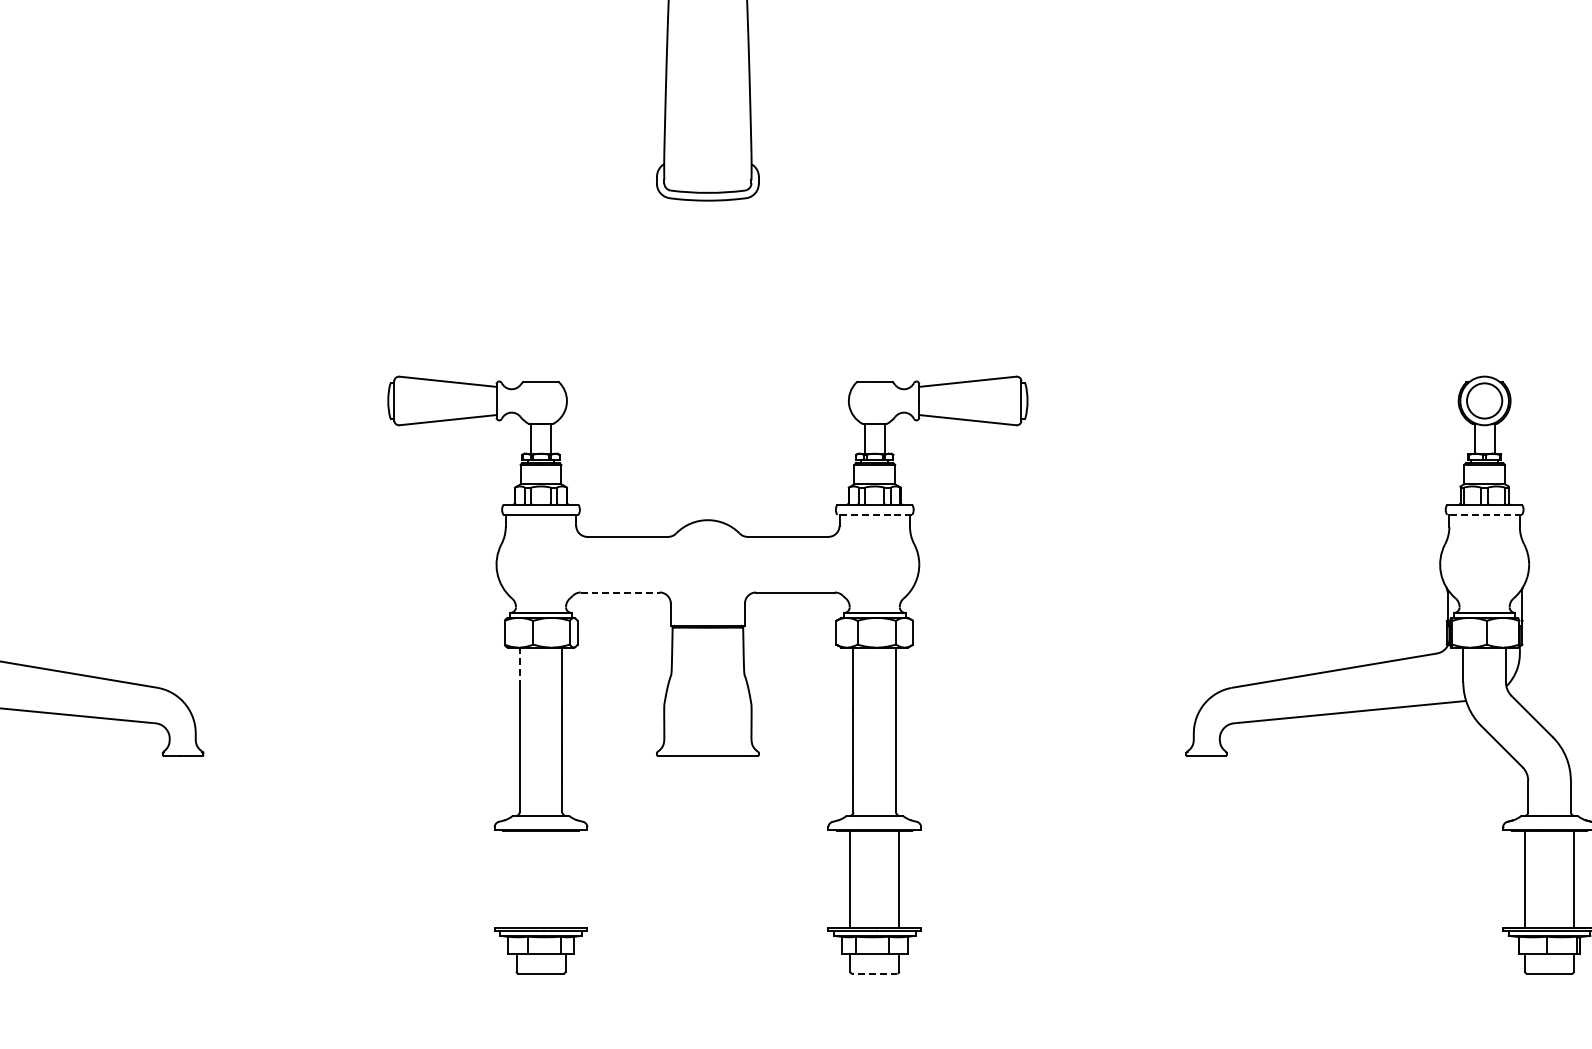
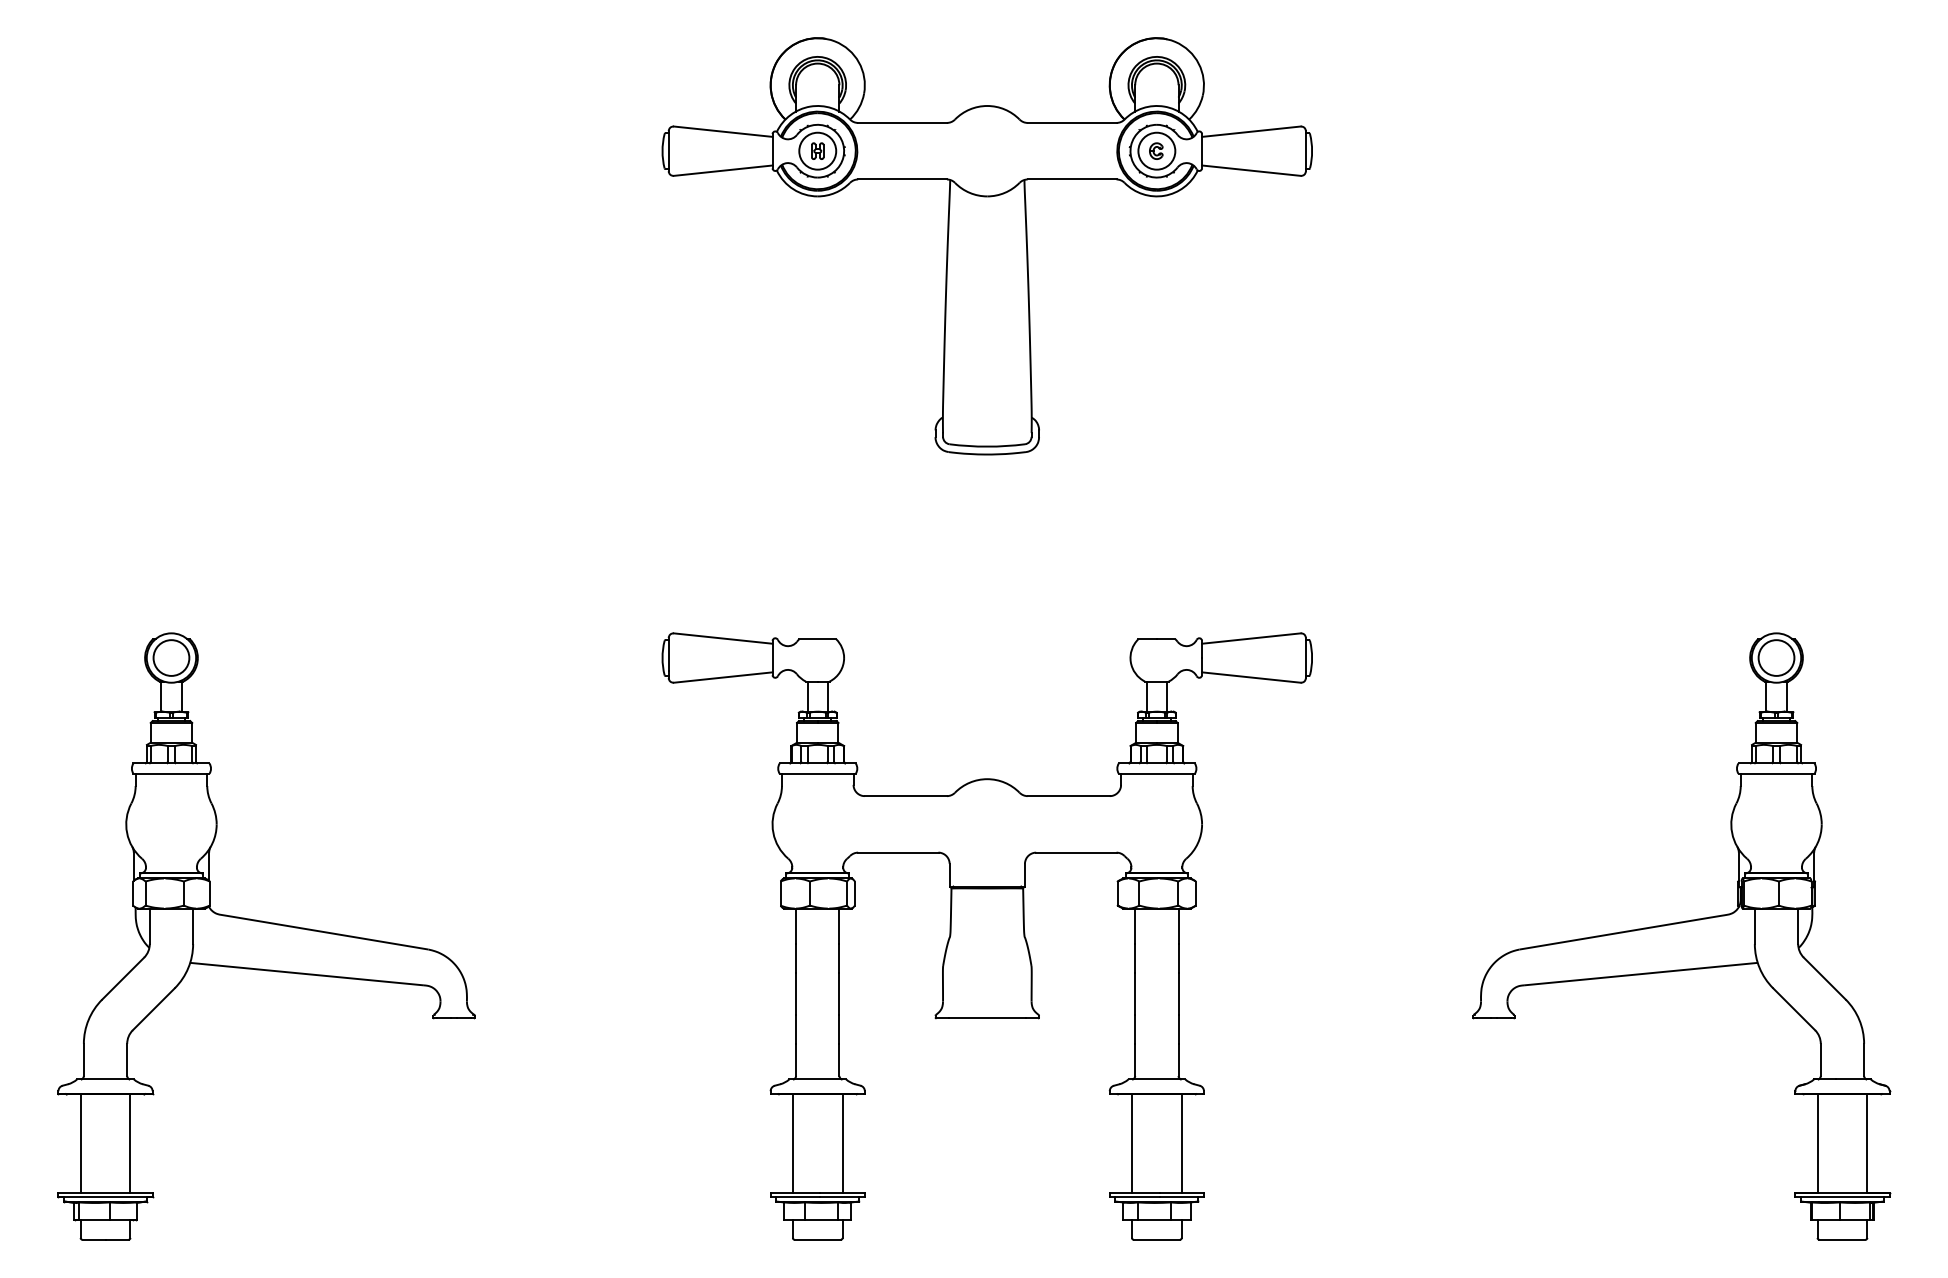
line: (874, 514) -> (1156, 773), dashed -> solid
line: (1484, 514) -> (1776, 773), dashed -> solid
line: (620, 592) -> (898, 852), dashed -> solid
line: (520, 665) -> (796, 926), dashed -> solid
line: (516, 878) -> (792, 1143), added
line: (565, 878) -> (842, 1143), added
line: (874, 973) -> (1156, 1239), dashed -> solid

